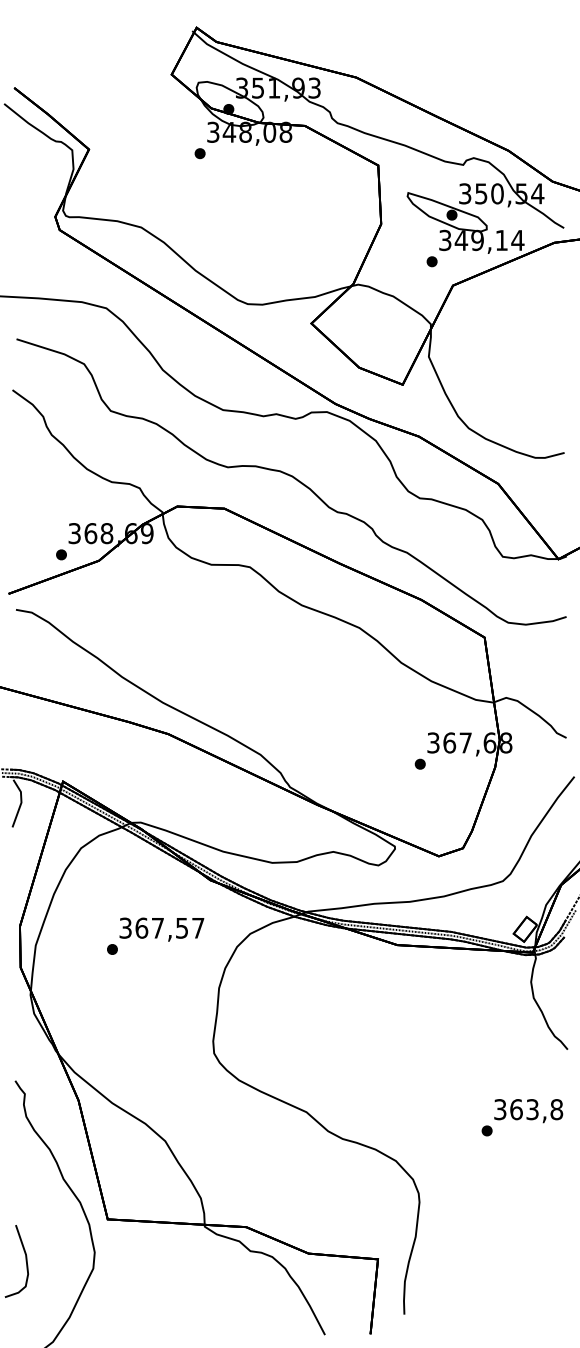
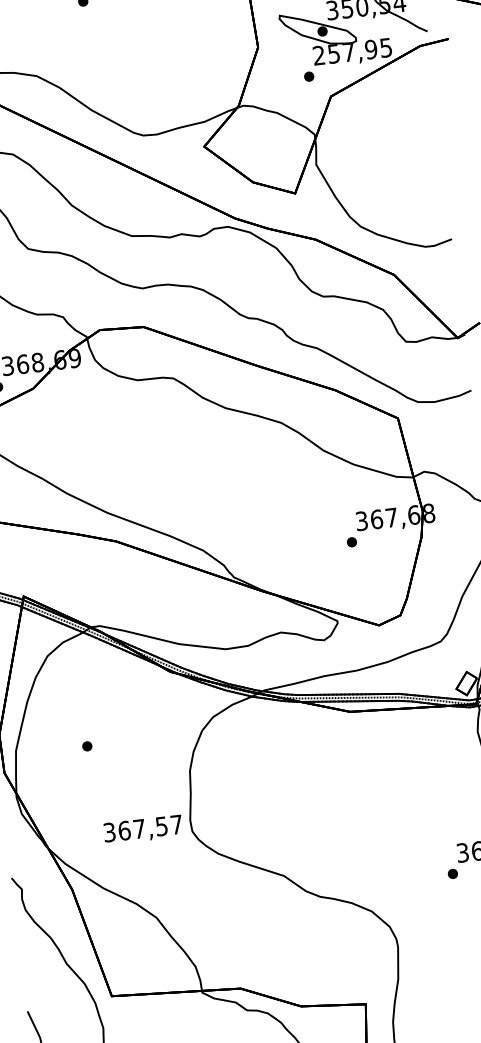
text: (481, 240) -> (352, 51), 349,14 -> 257,95
text: (161, 929) -> (142, 829), moved

